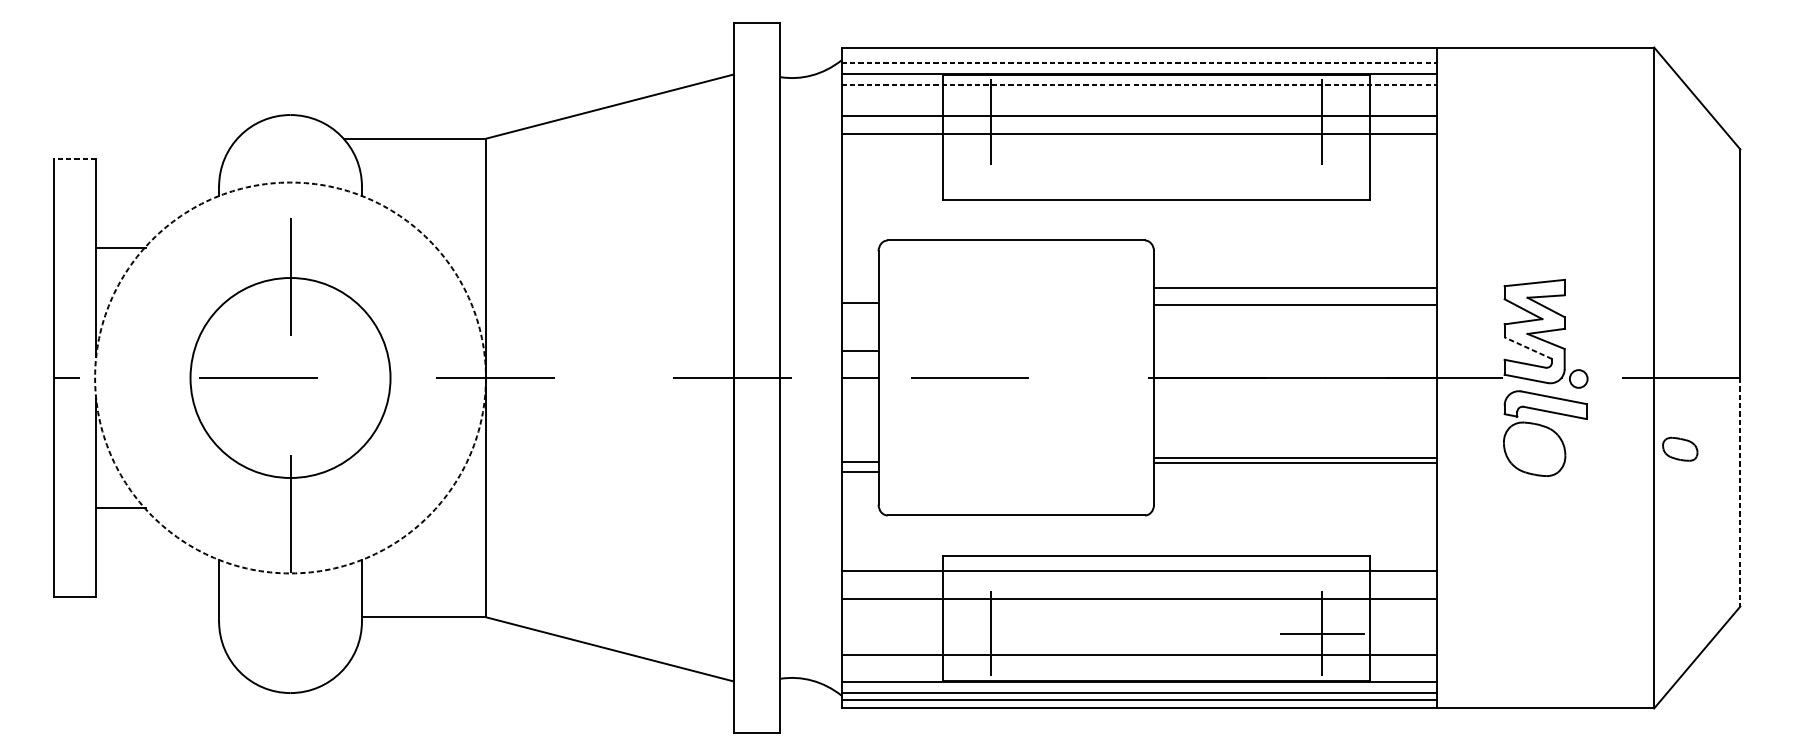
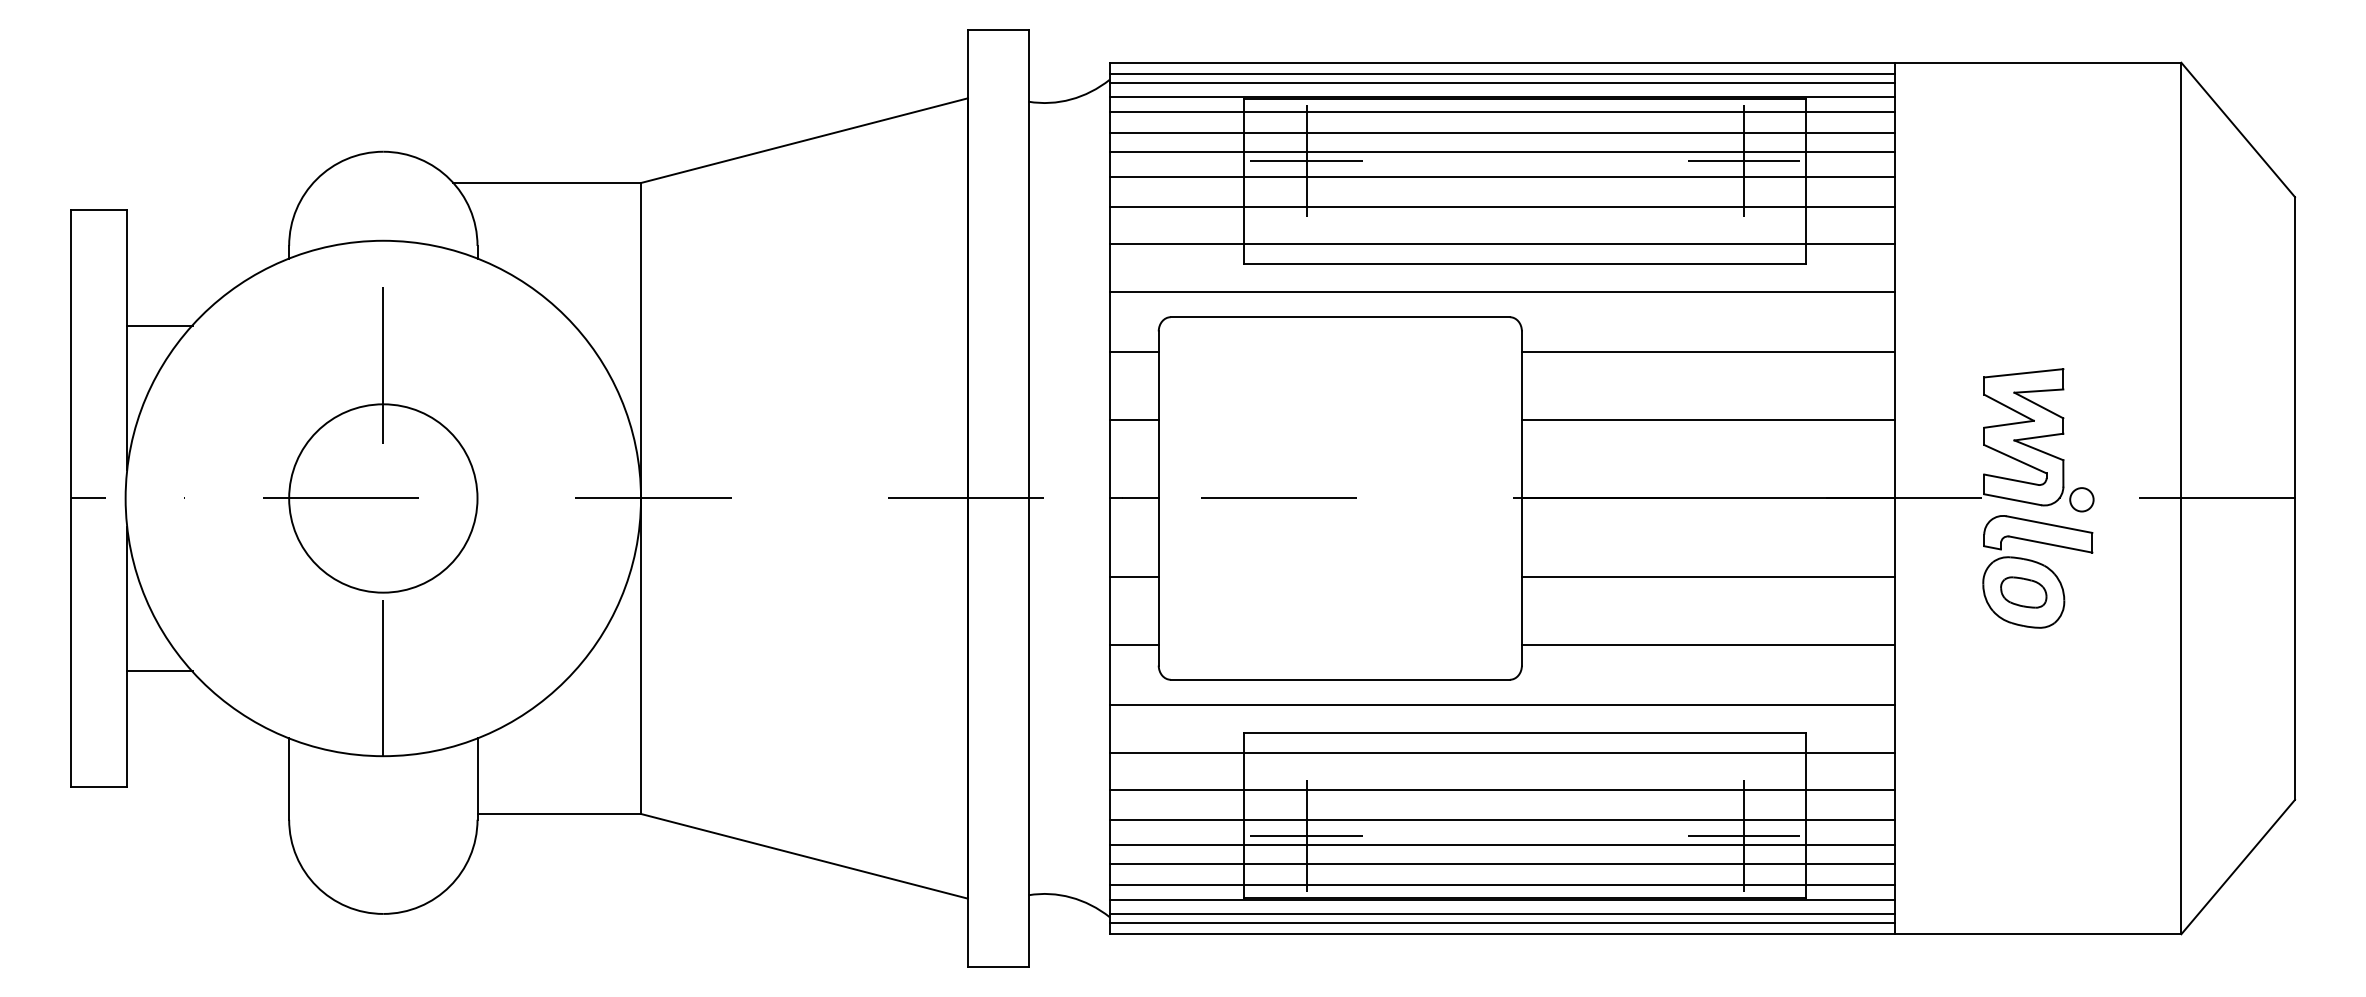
line: (1139, 55) -> (1502, 73), added
line: (1139, 62) -> (1502, 82), dashed -> solid
line: (1139, 85) -> (1502, 112), dashed -> solid
line: (1139, 101) -> (1502, 133), added
line: (990, 122) -> (1306, 161), added
line: (1322, 122) -> (1743, 161), added
line: (1139, 157) -> (1502, 207), added
line: (74, 158) -> (98, 209), dashed -> solid
line: (1139, 185) -> (1502, 244), added
line: (1139, 221) -> (1502, 292), added
line: (1295, 287) -> (1708, 419), moved
line: (859, 302) -> (1133, 351), moved
line: (1294, 304) -> (1707, 351), moved
line: (1528, 348) -> (2015, 459), dashed -> solid
line: (859, 350) -> (1133, 419), moved
circle: (290, 378) -> (383, 498), dashed -> solid
circle: (290, 378) -> (383, 498), size x0.71
part: (1680, 449) -> (2023, 592), moved
line: (1294, 458) -> (1707, 645), moved
line: (859, 462) -> (1133, 645), moved
line: (1295, 462) -> (1708, 577), moved
line: (859, 472) -> (1133, 577), moved
line: (1740, 492) -> (2295, 649), dashed -> solid
line: (1139, 534) -> (1502, 704), added
line: (1139, 622) -> (1502, 820), added
line: (990, 633) -> (1306, 835), added
line: (1139, 640) -> (1502, 844), added
line: (1139, 670) -> (1502, 884), added

